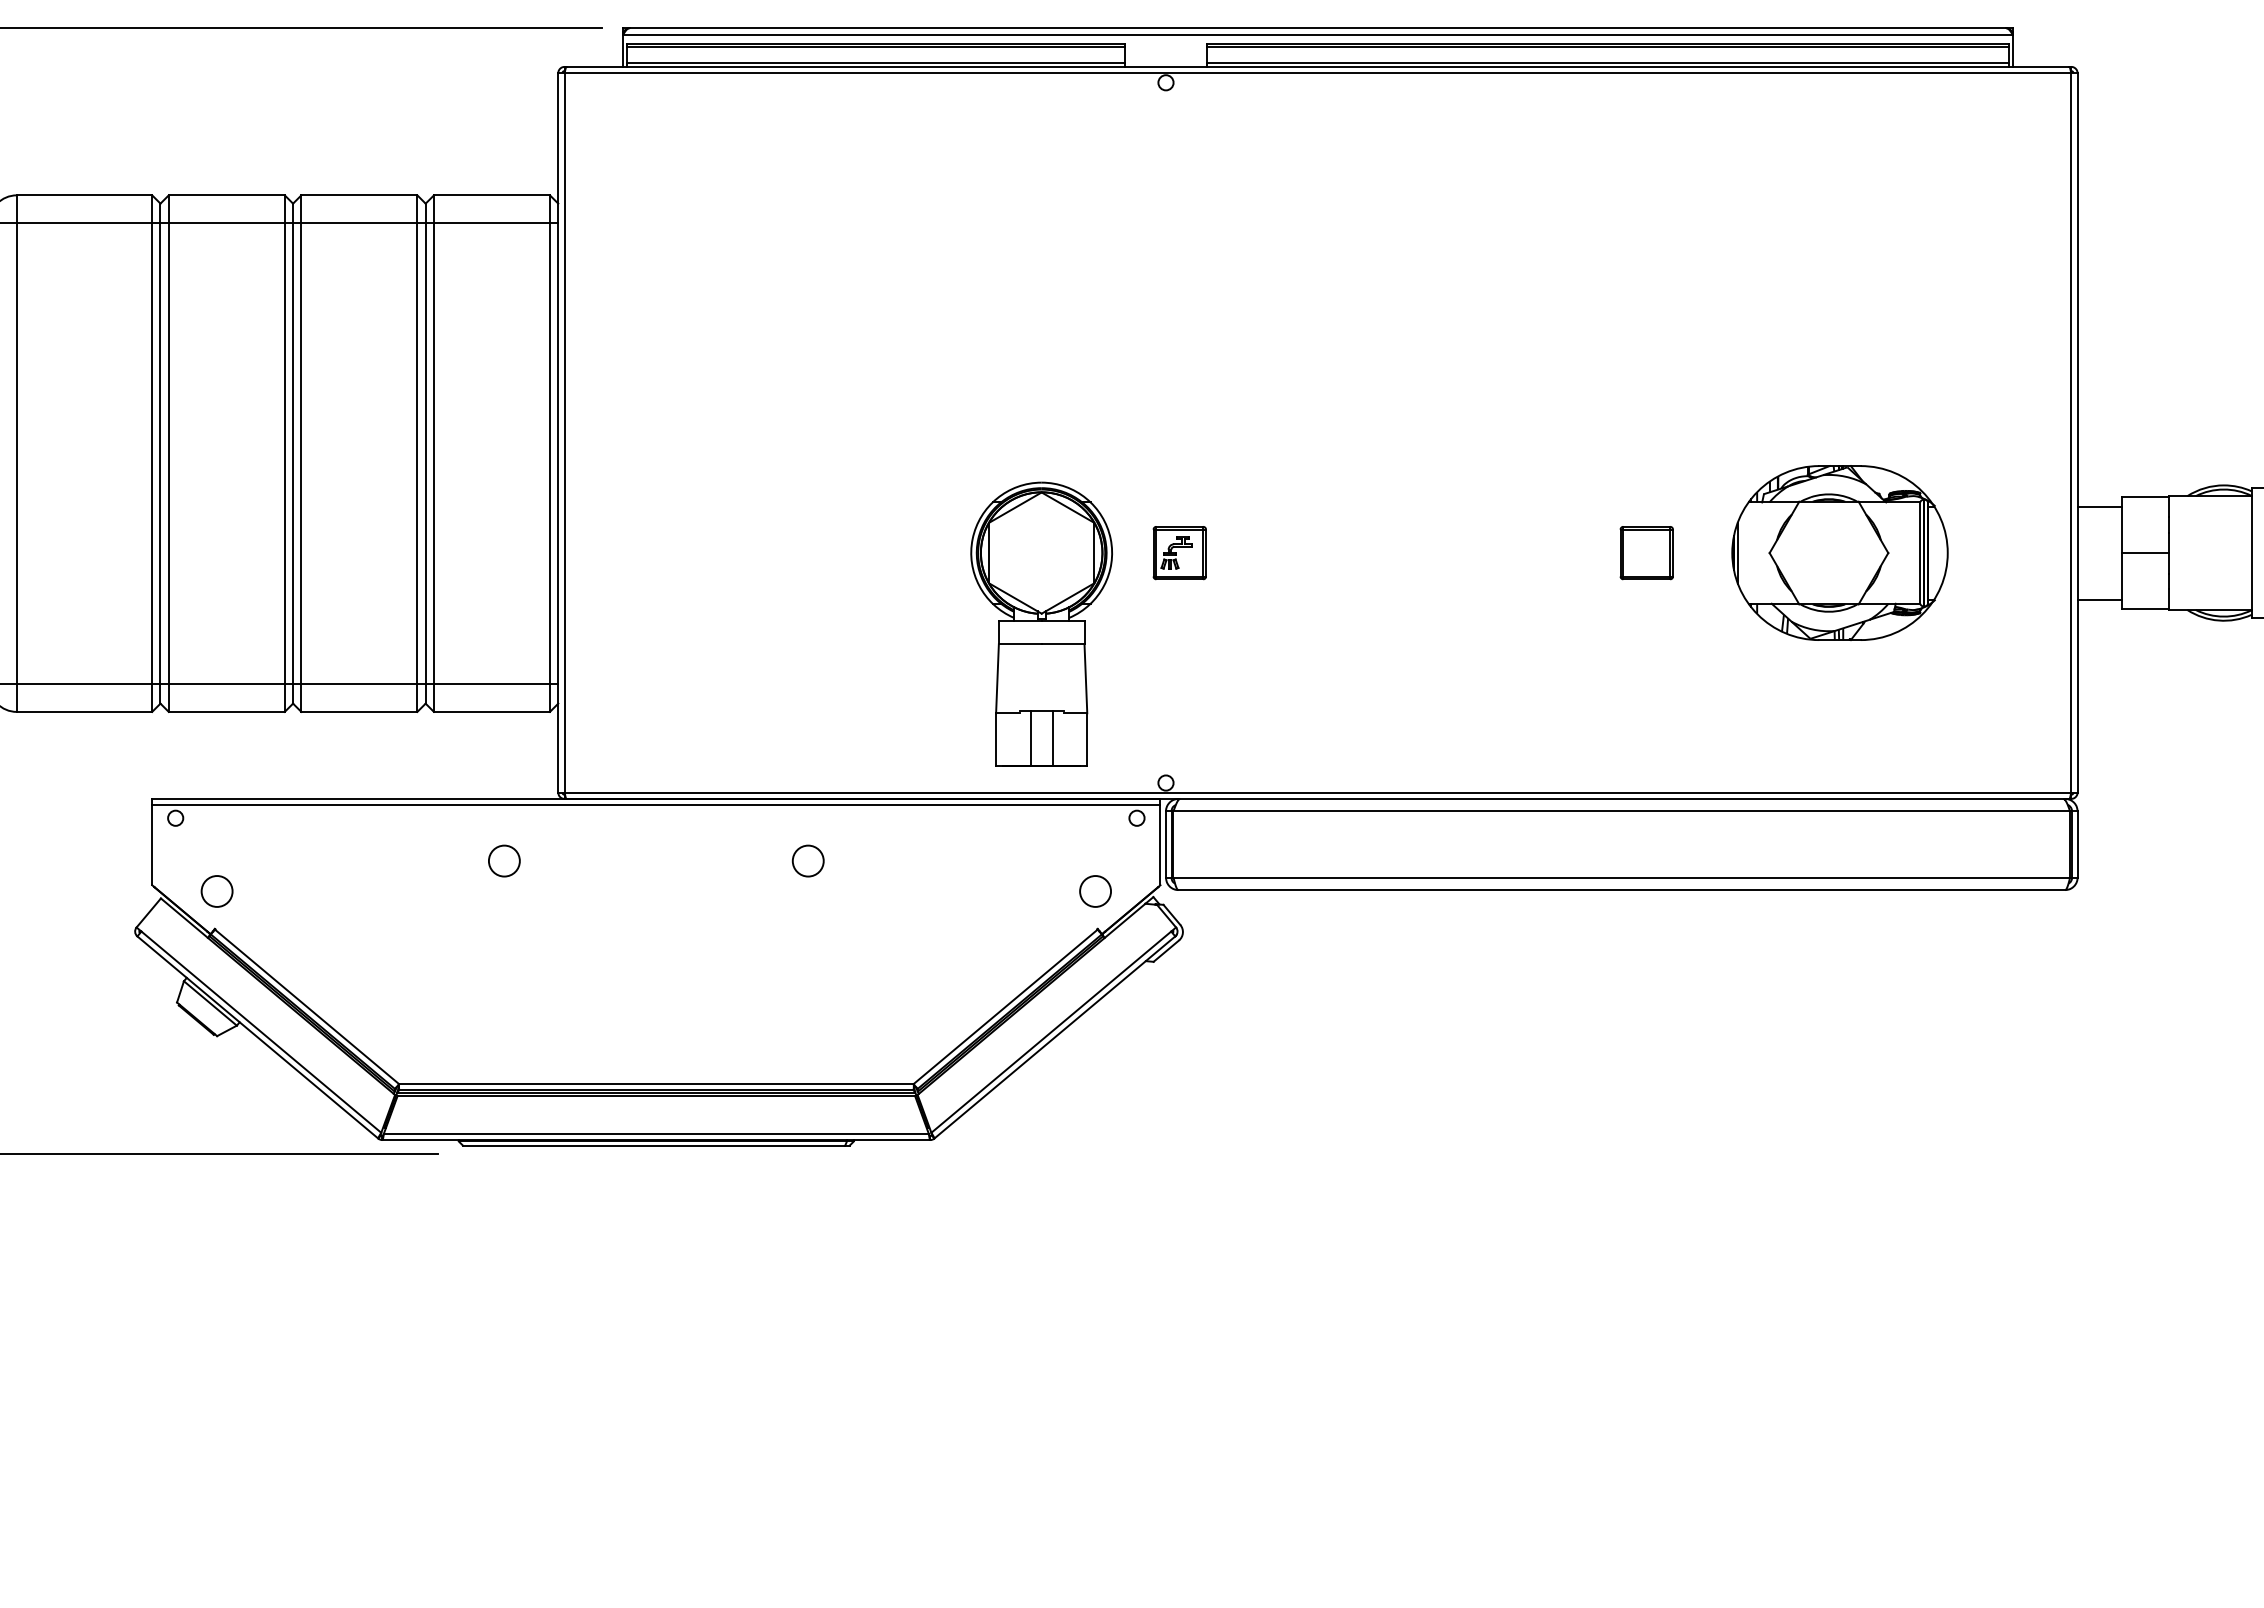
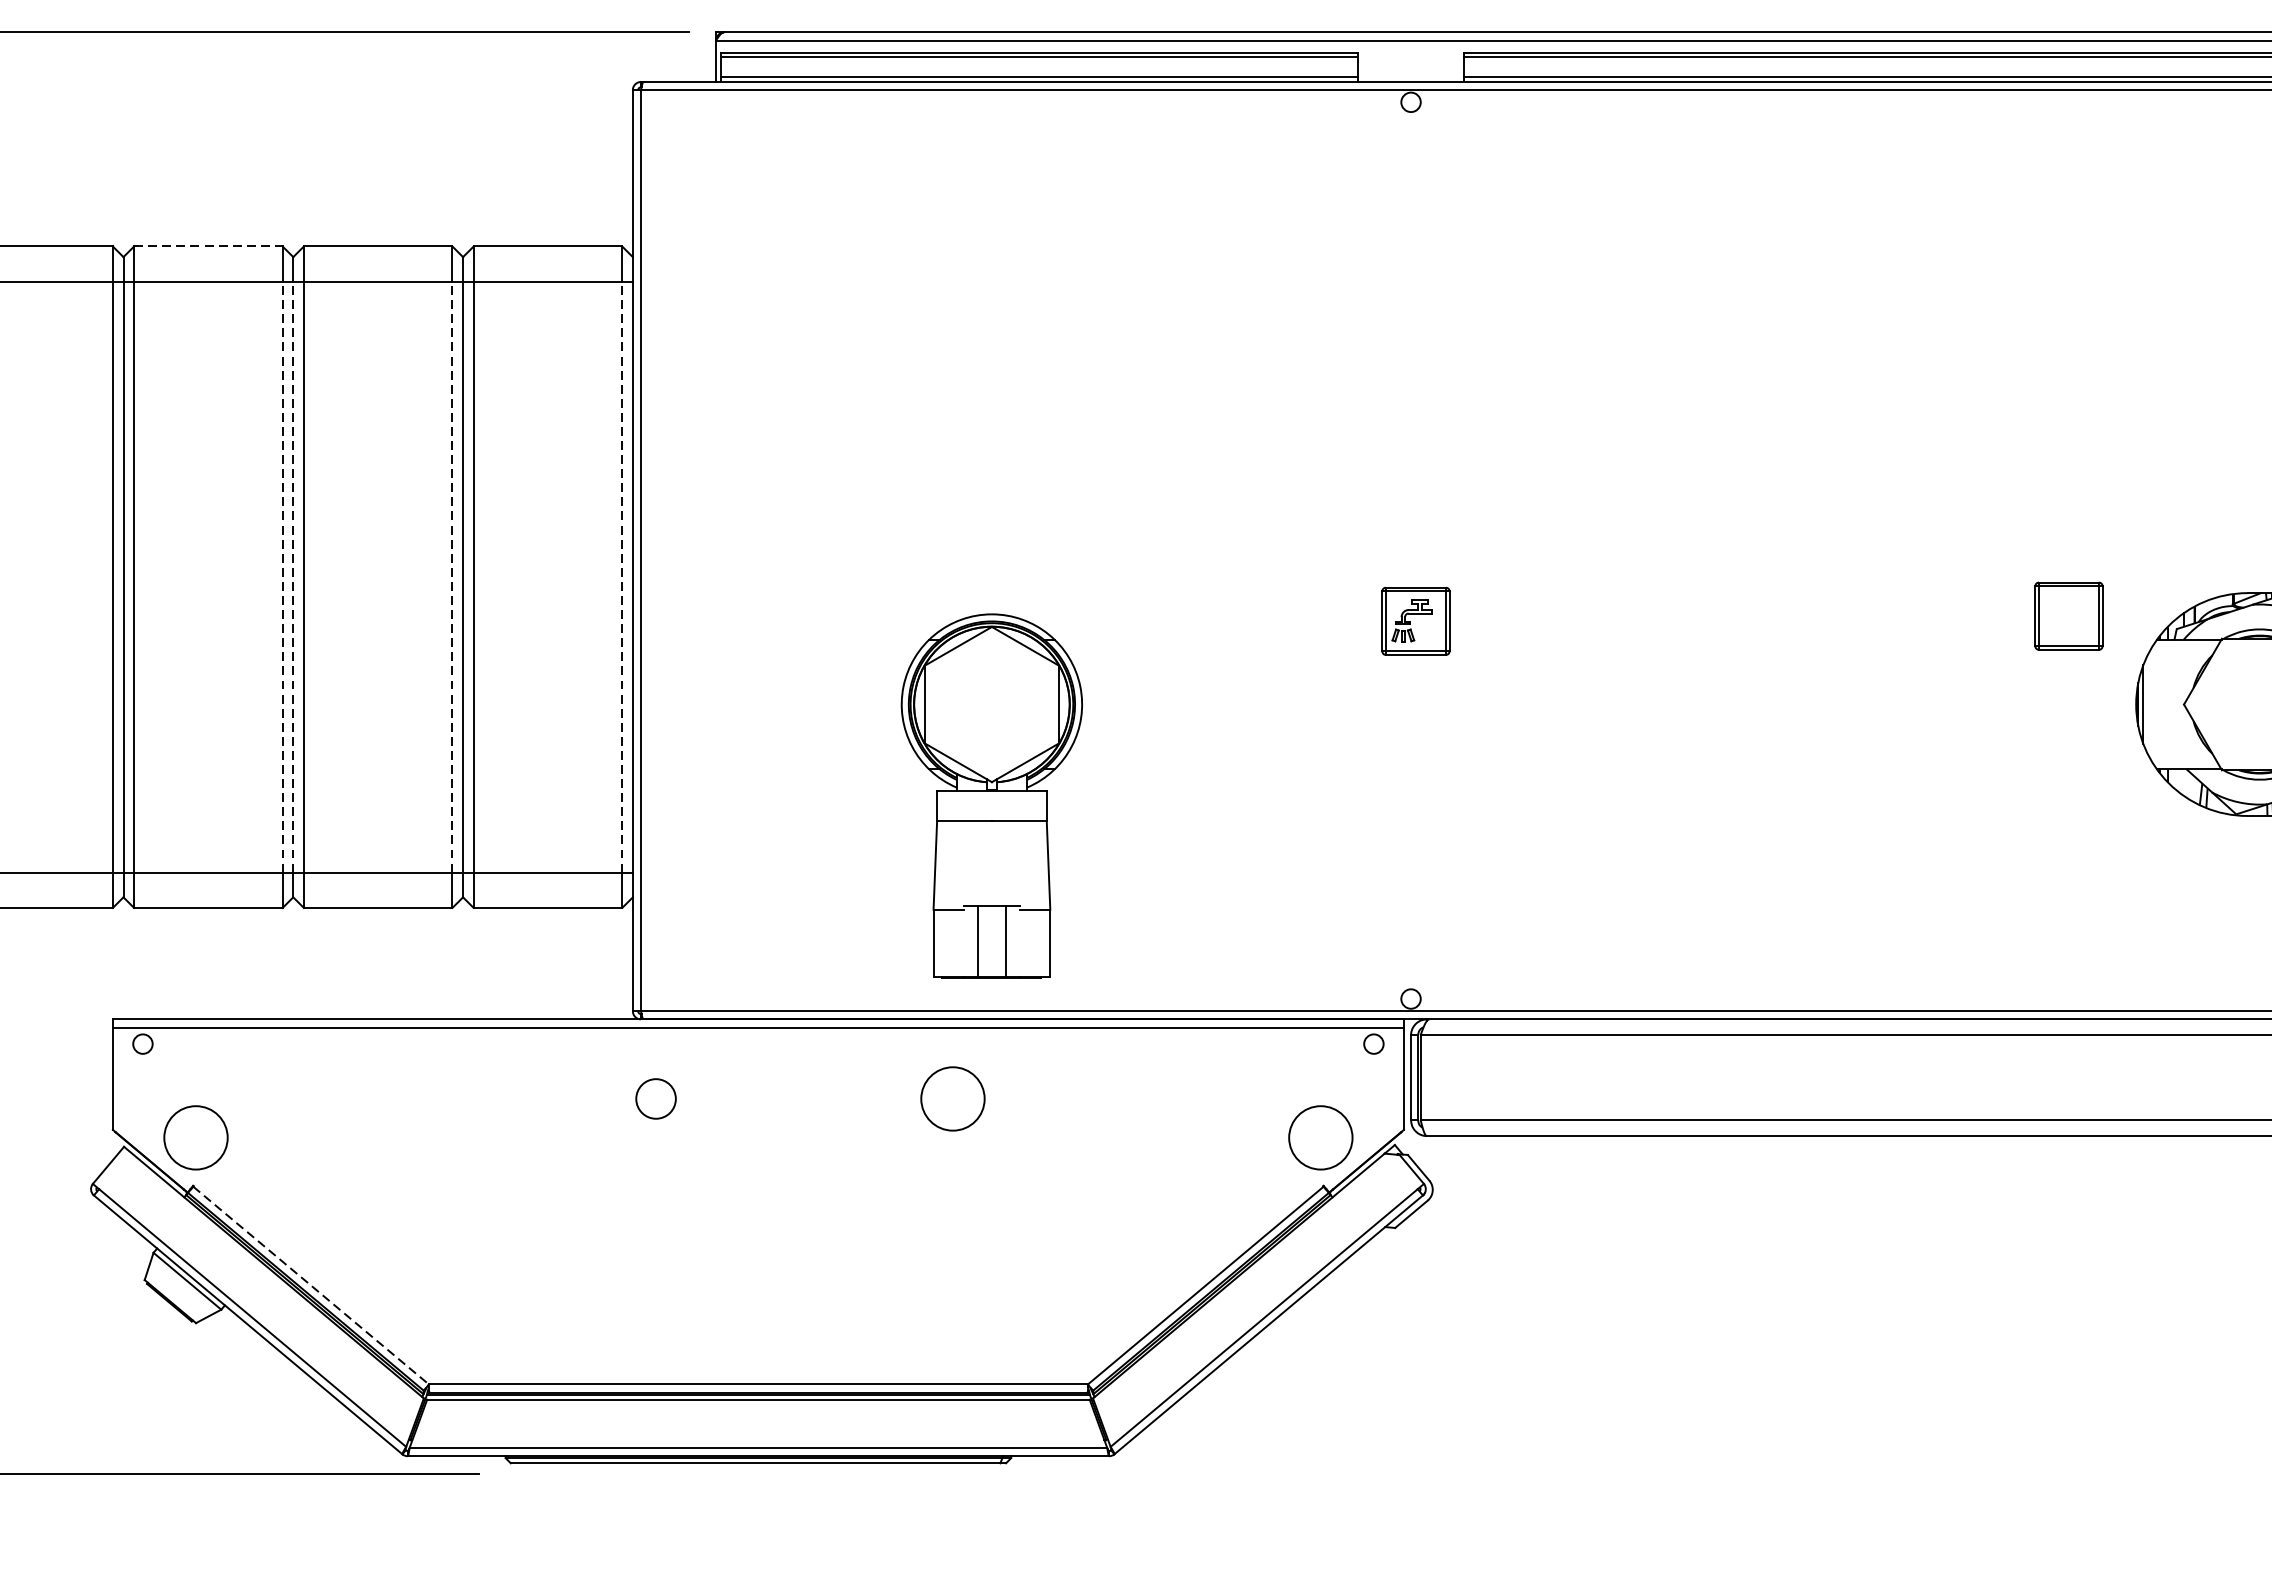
line: (227, 195) -> (209, 246), solid -> dashed
line: (284, 453) -> (282, 577), solid -> dashed
line: (293, 453) -> (293, 577), solid -> dashed
line: (417, 453) -> (452, 577), solid -> dashed
line: (549, 453) -> (621, 577), solid -> dashed
part: (1179, 553) -> (1415, 621), moved
part: (1646, 553) -> (2068, 616), moved
part: (1041, 623) -> (991, 794), moved
circle: (504, 860) -> (656, 1098), moved
circle: (807, 860) -> (951, 1098), size x1.6
circle: (216, 891) -> (195, 1137), size x1.6
circle: (1095, 891) -> (1320, 1137), size x1.6
line: (307, 1007) -> (311, 1286), solid -> dashed

